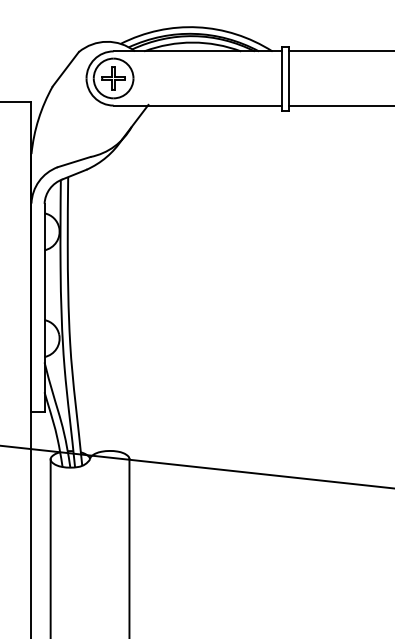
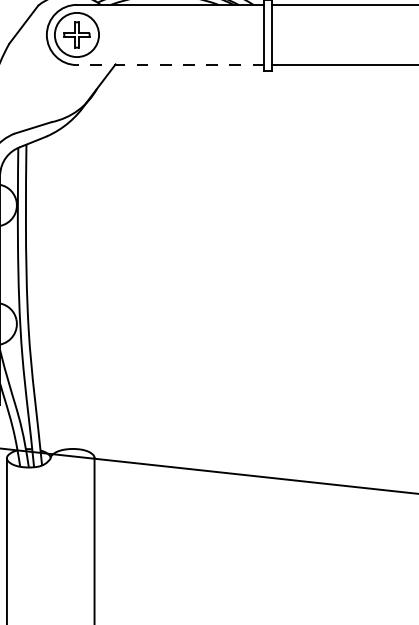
line: (197, 105) -> (170, 65), solid -> dashed

